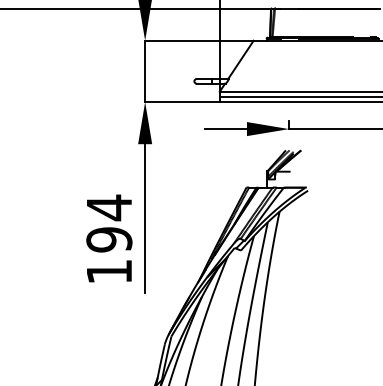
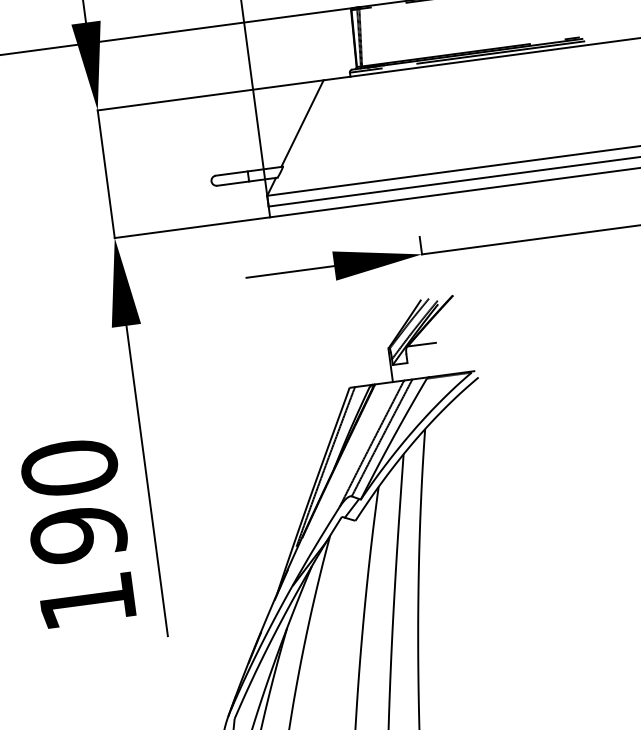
text: (109, 207) -> (69, 467), 194 -> 190

